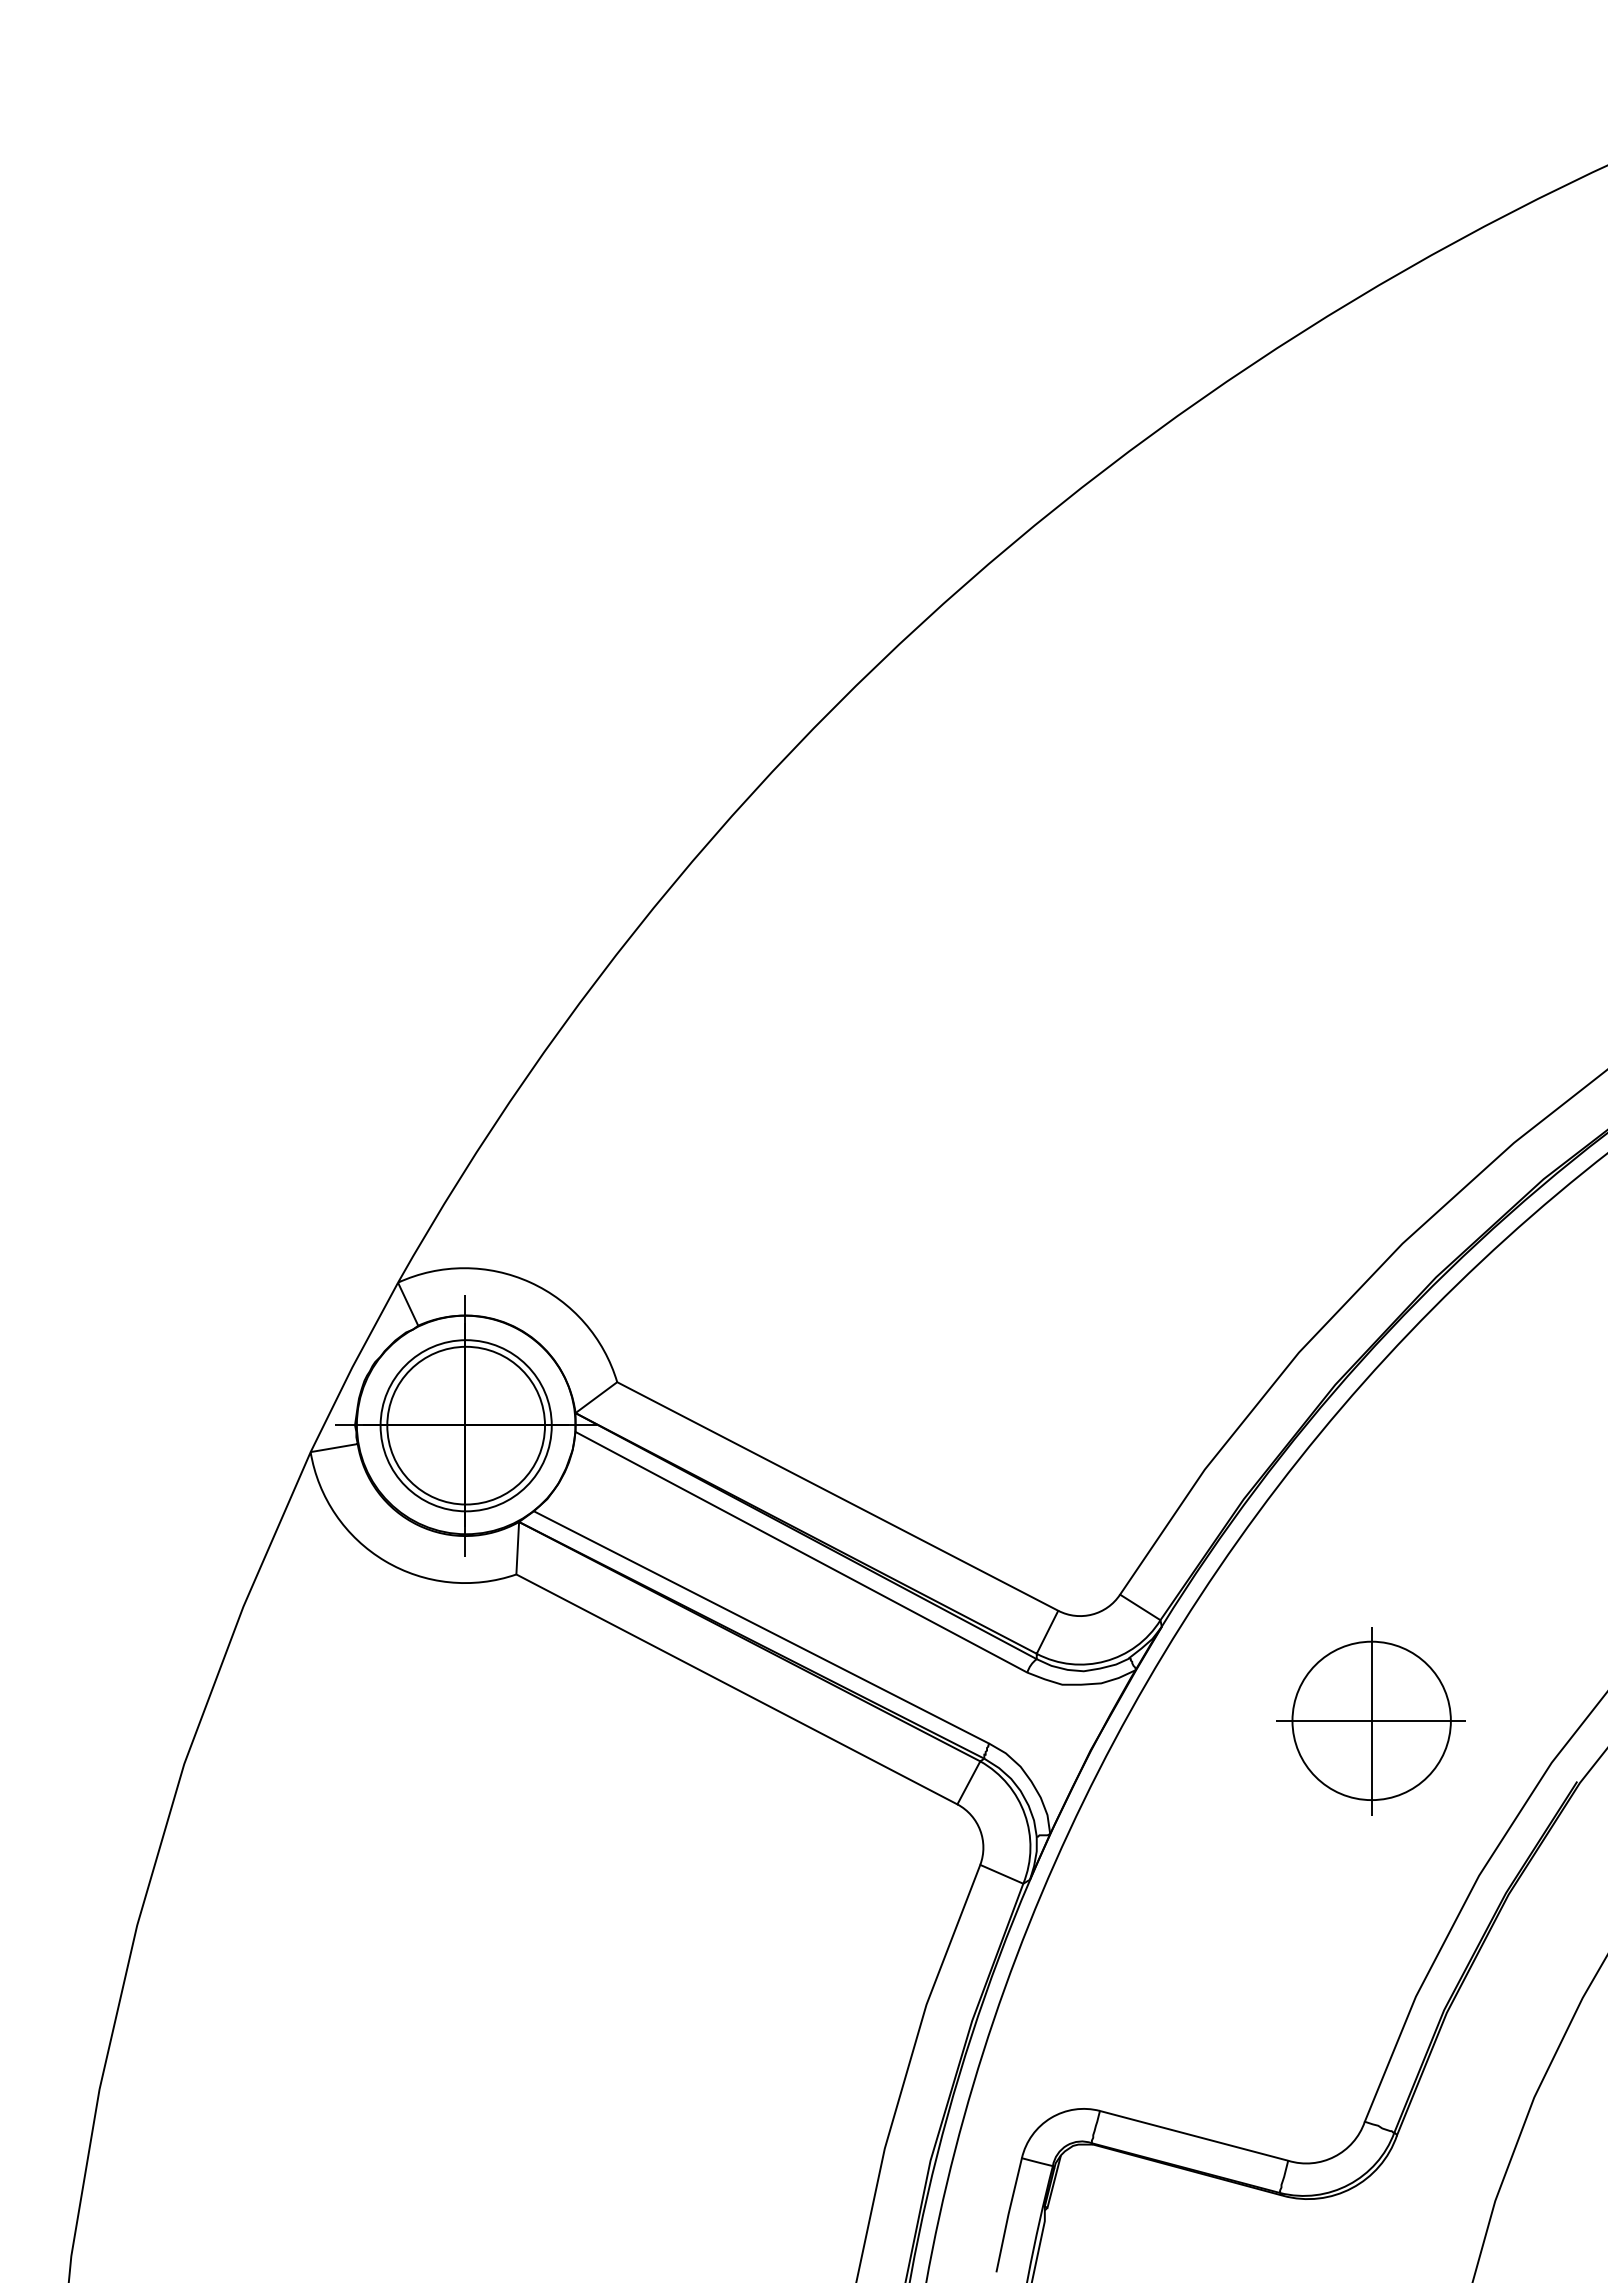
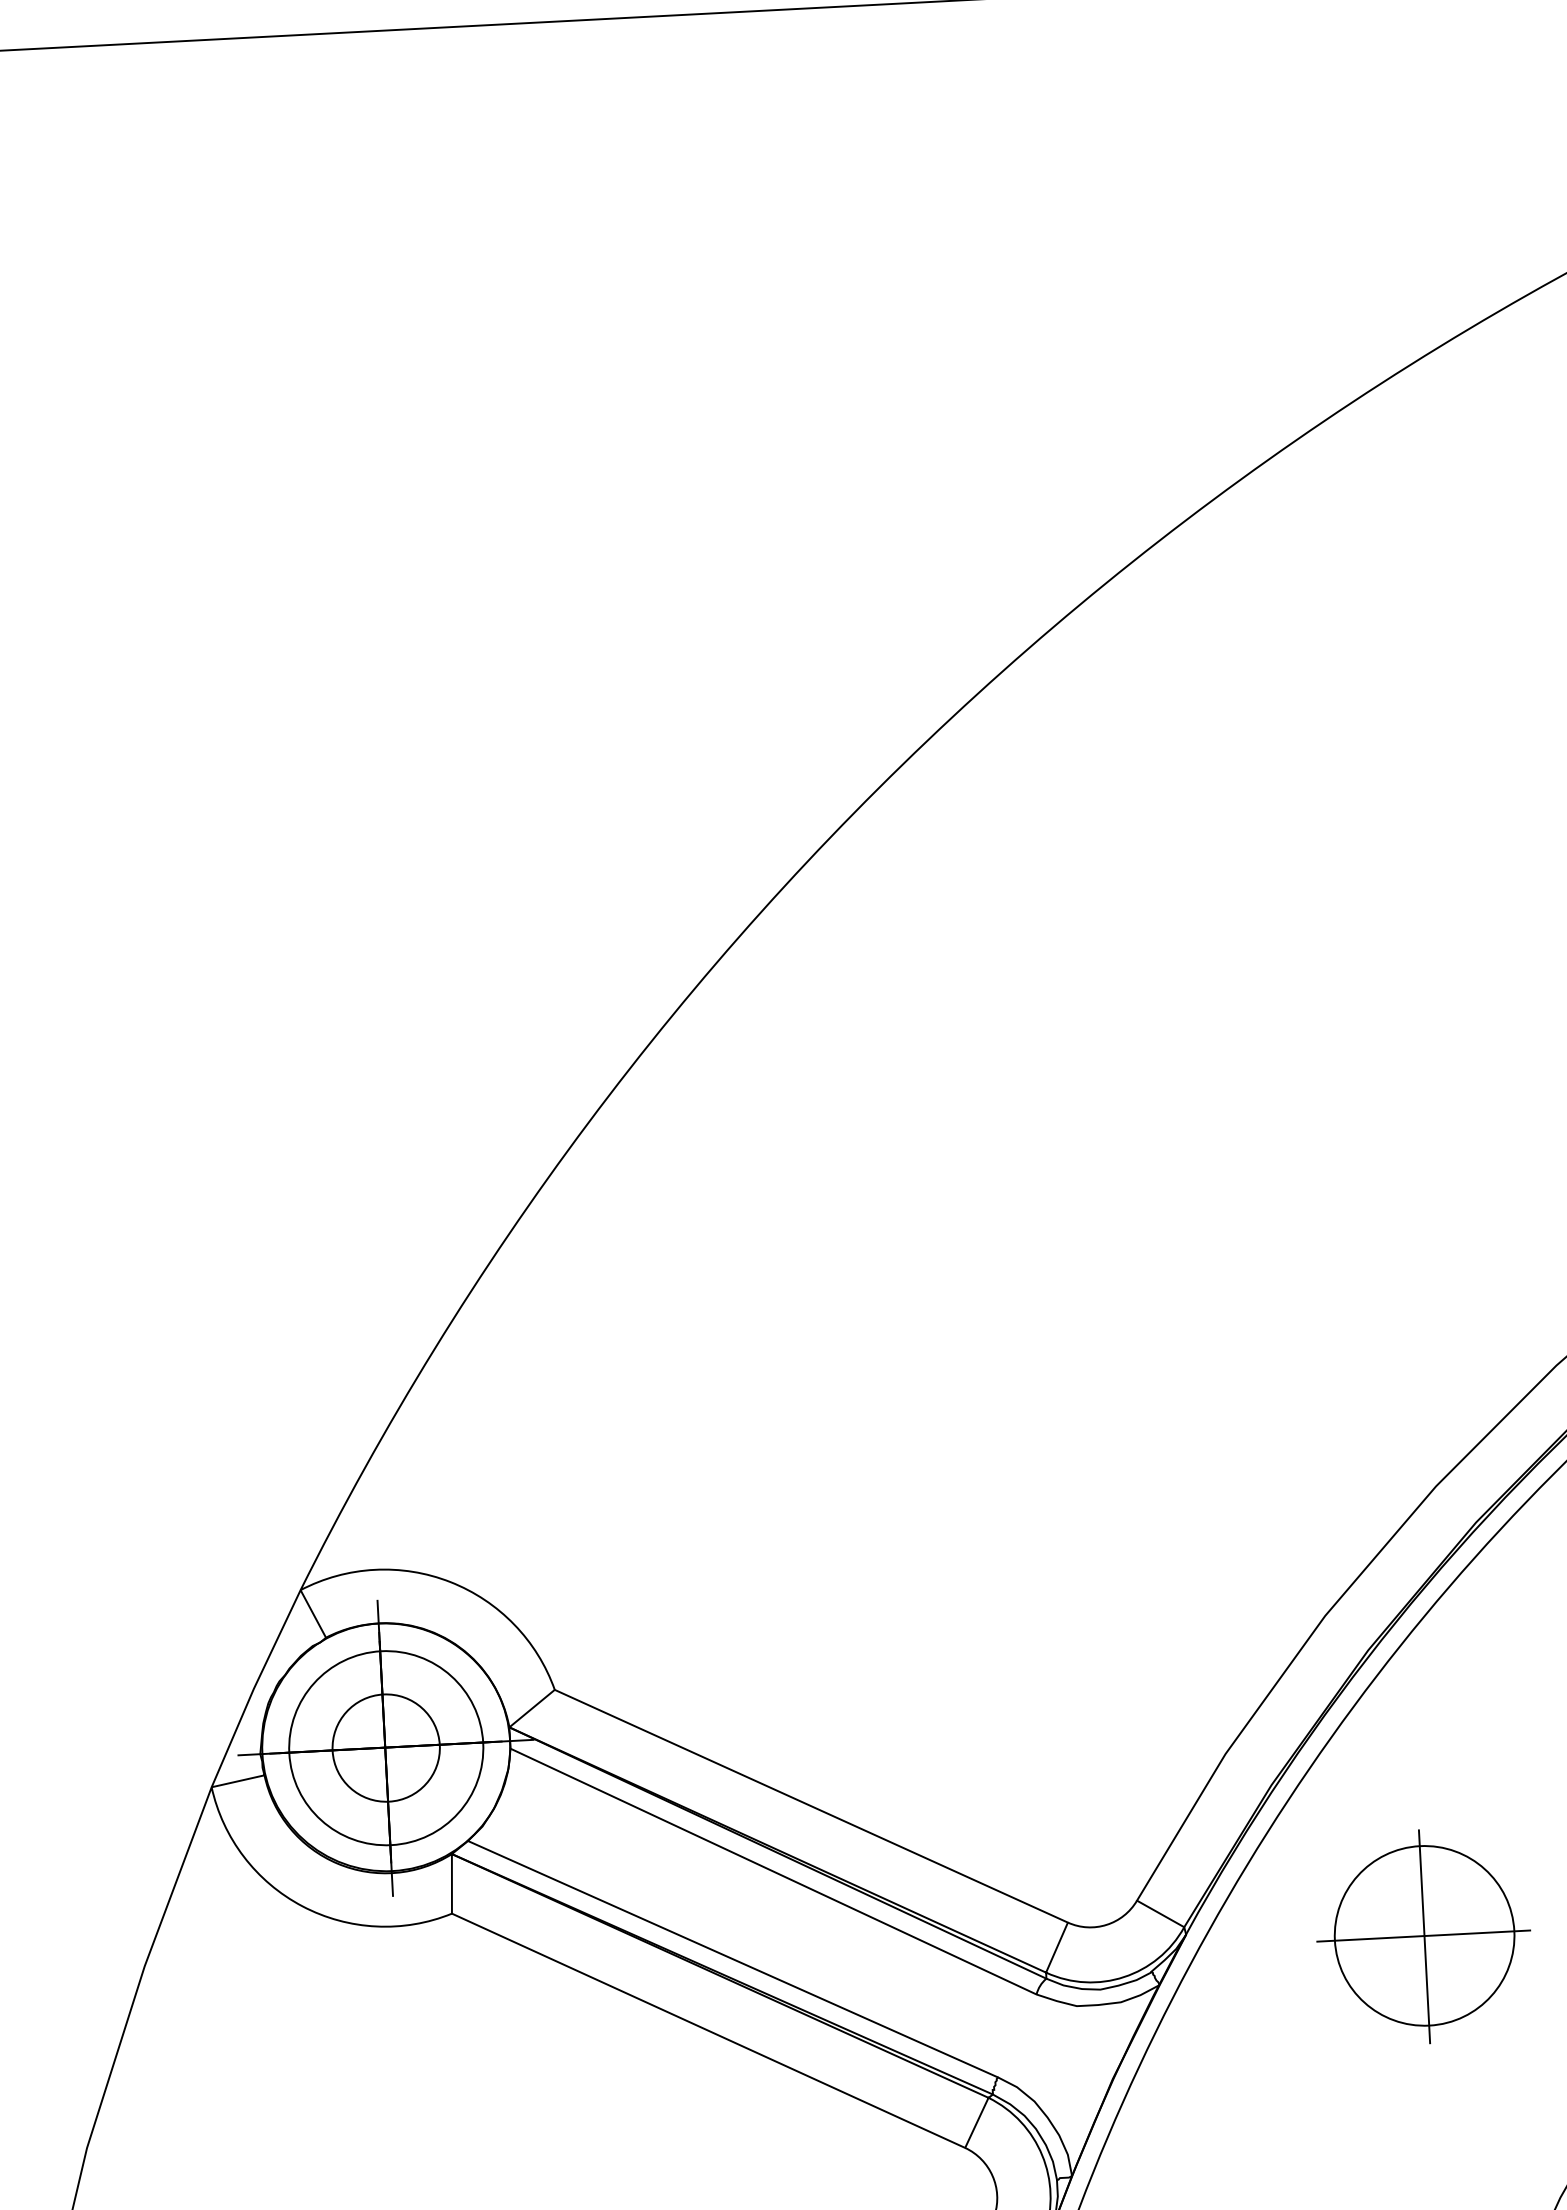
circle: (466, 1425) -> (386, 1747), size x0.6
part: (1370, 1721) -> (1423, 1936), moved

